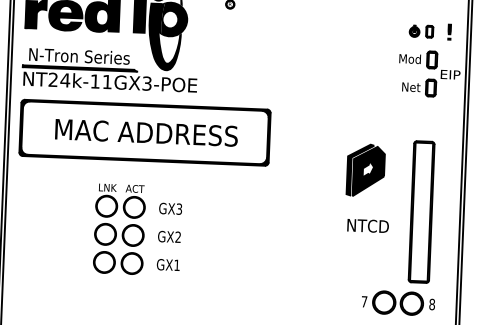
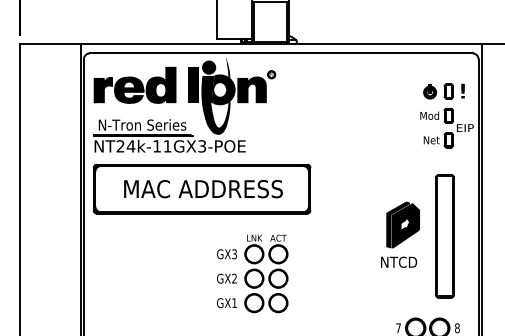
fill: (206, 20) -> (251, 89), added
part: (421, 31) -> (438, 91), size x1.43
part: (365, 169) -> (402, 224), moved
part: (421, 212) -> (444, 236), moved
part: (119, 228) -> (266, 273), moved

